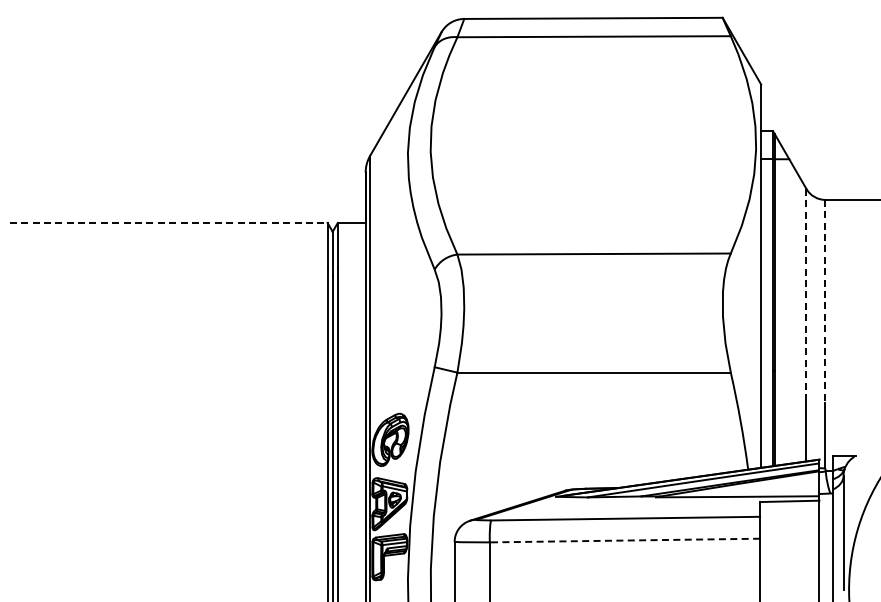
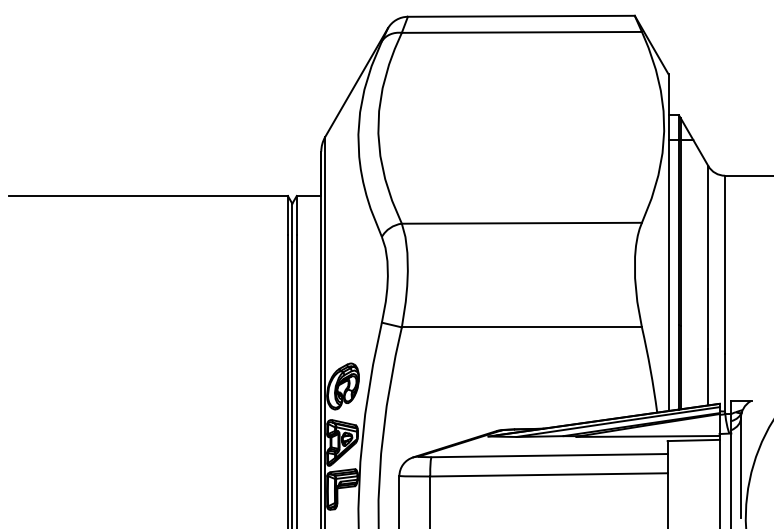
line: (168, 222) -> (148, 195), dashed -> solid
line: (806, 293) -> (708, 257), dashed -> solid
line: (825, 301) -> (725, 264), dashed -> solid
line: (624, 540) -> (548, 474), dashed -> solid

